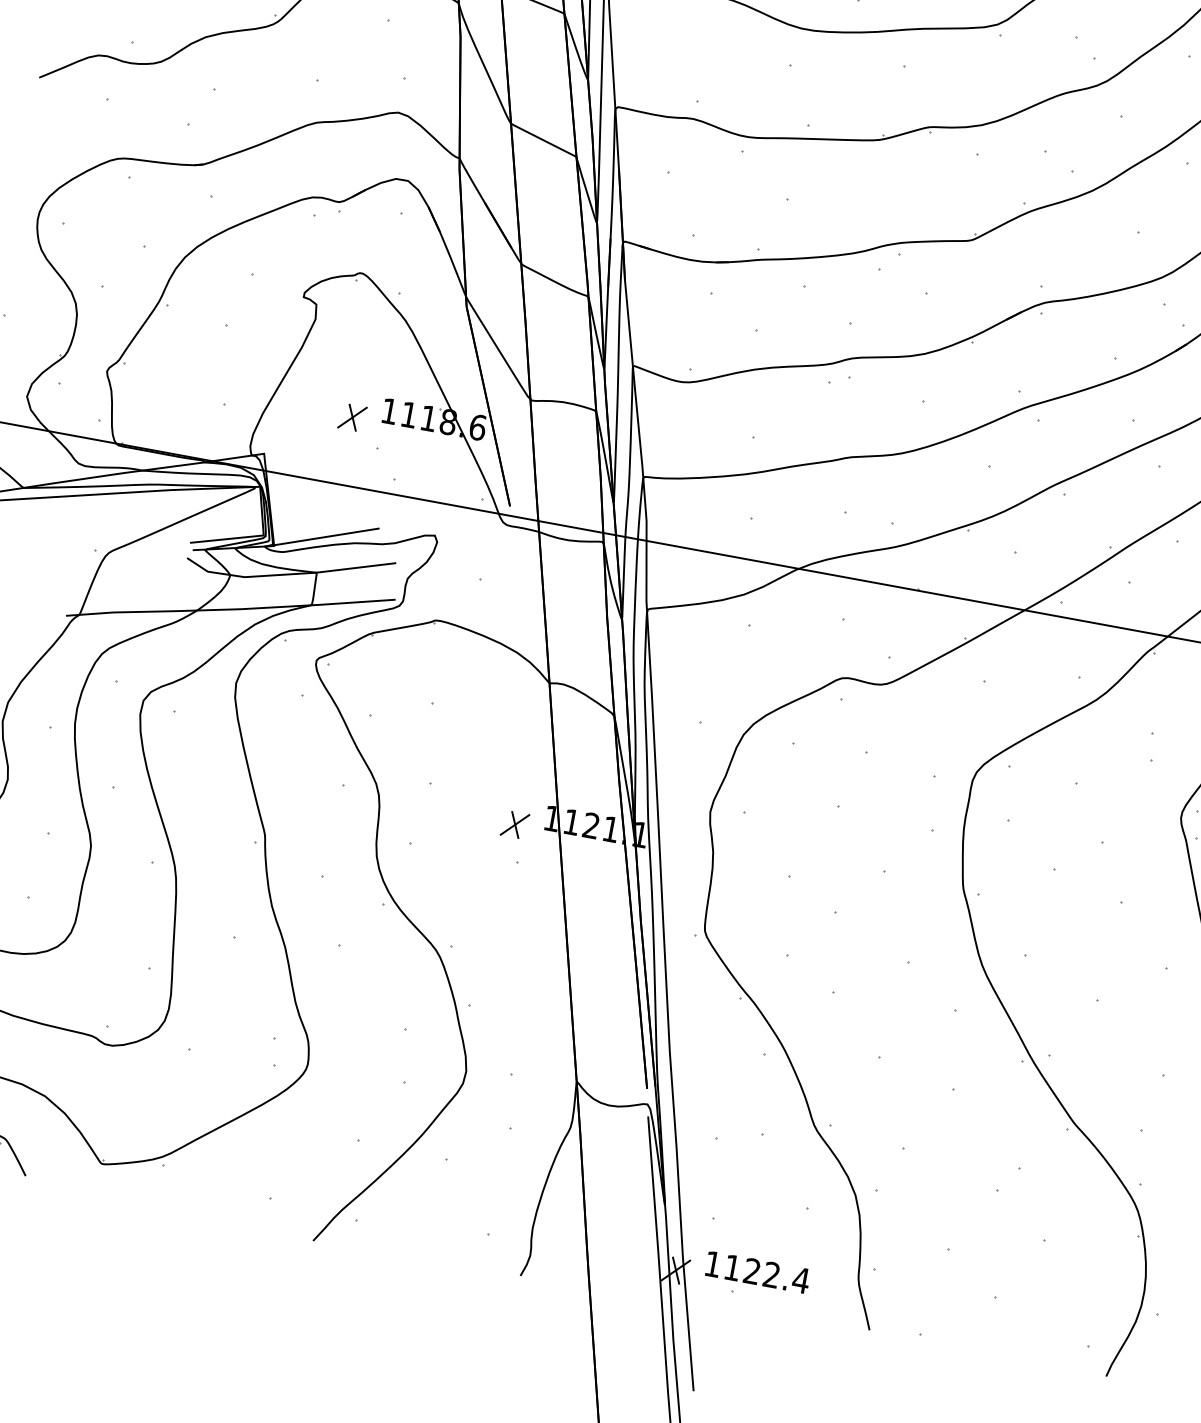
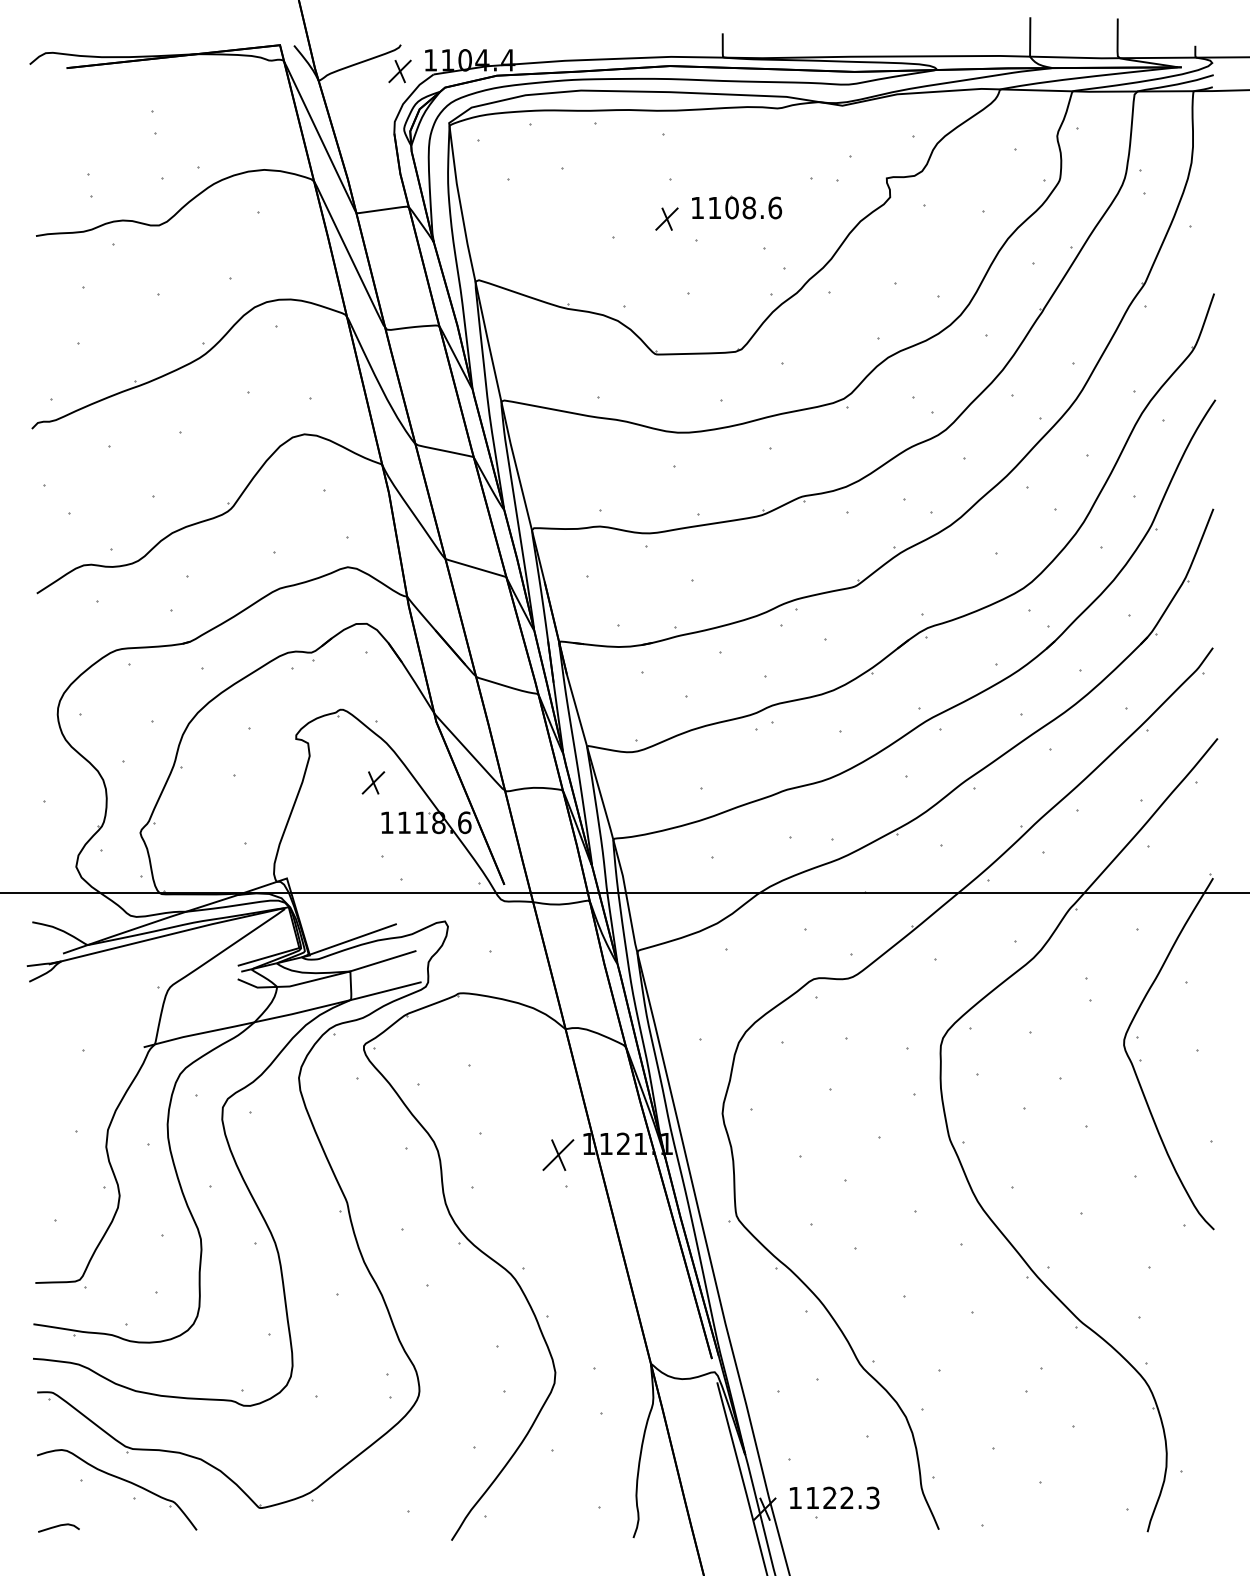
part: (352, 417) -> (373, 782), moved
part: (515, 824) -> (558, 1154), size x1.4
text: (800, 1279) -> (872, 1497), 1122.4 -> 1122.3

